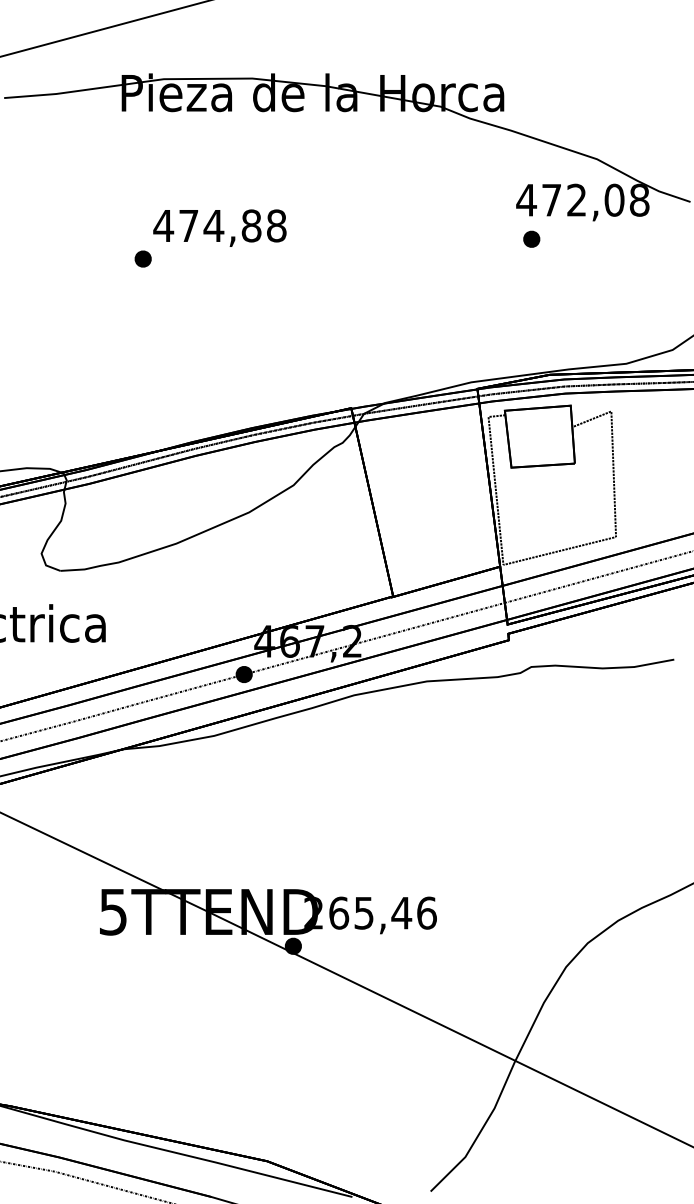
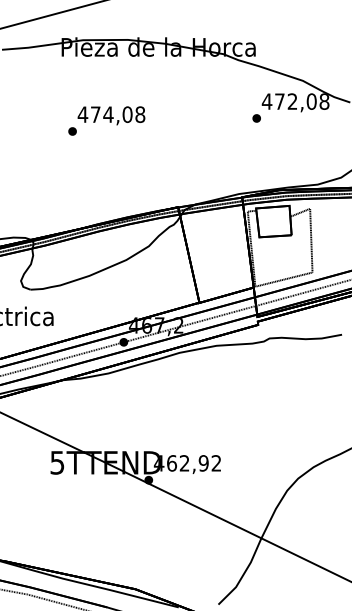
text: (251, 225) -> (127, 114), 474,88 -> 474,08
part: (531, 239) -> (256, 118), moved
text: (369, 913) -> (187, 463), 265,46 -> 462,92

